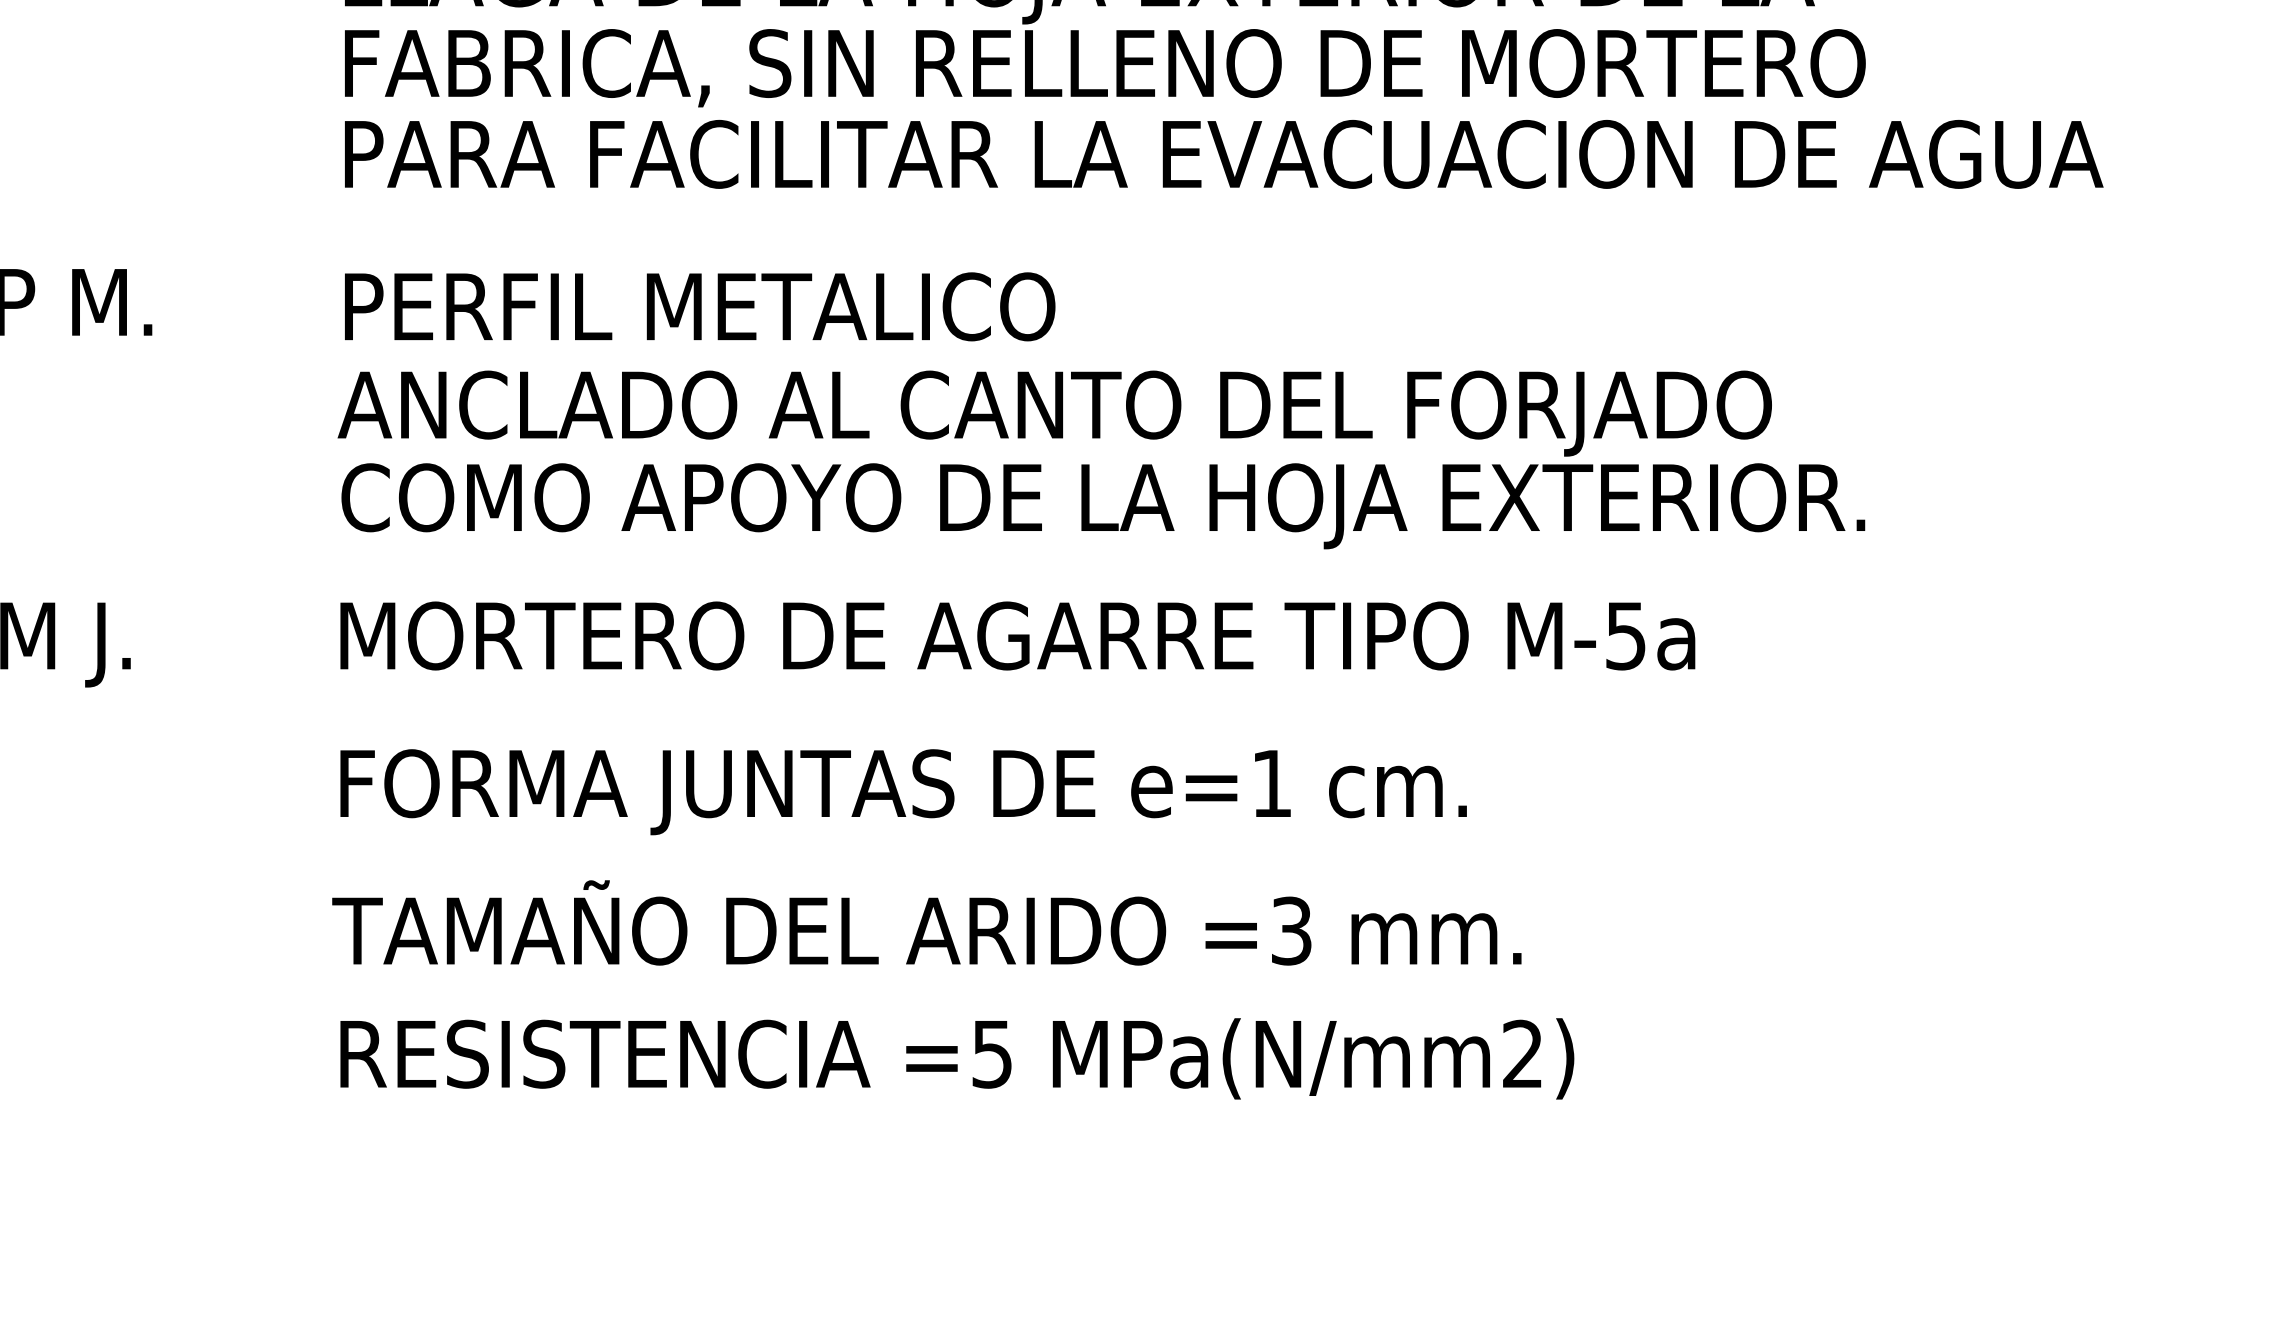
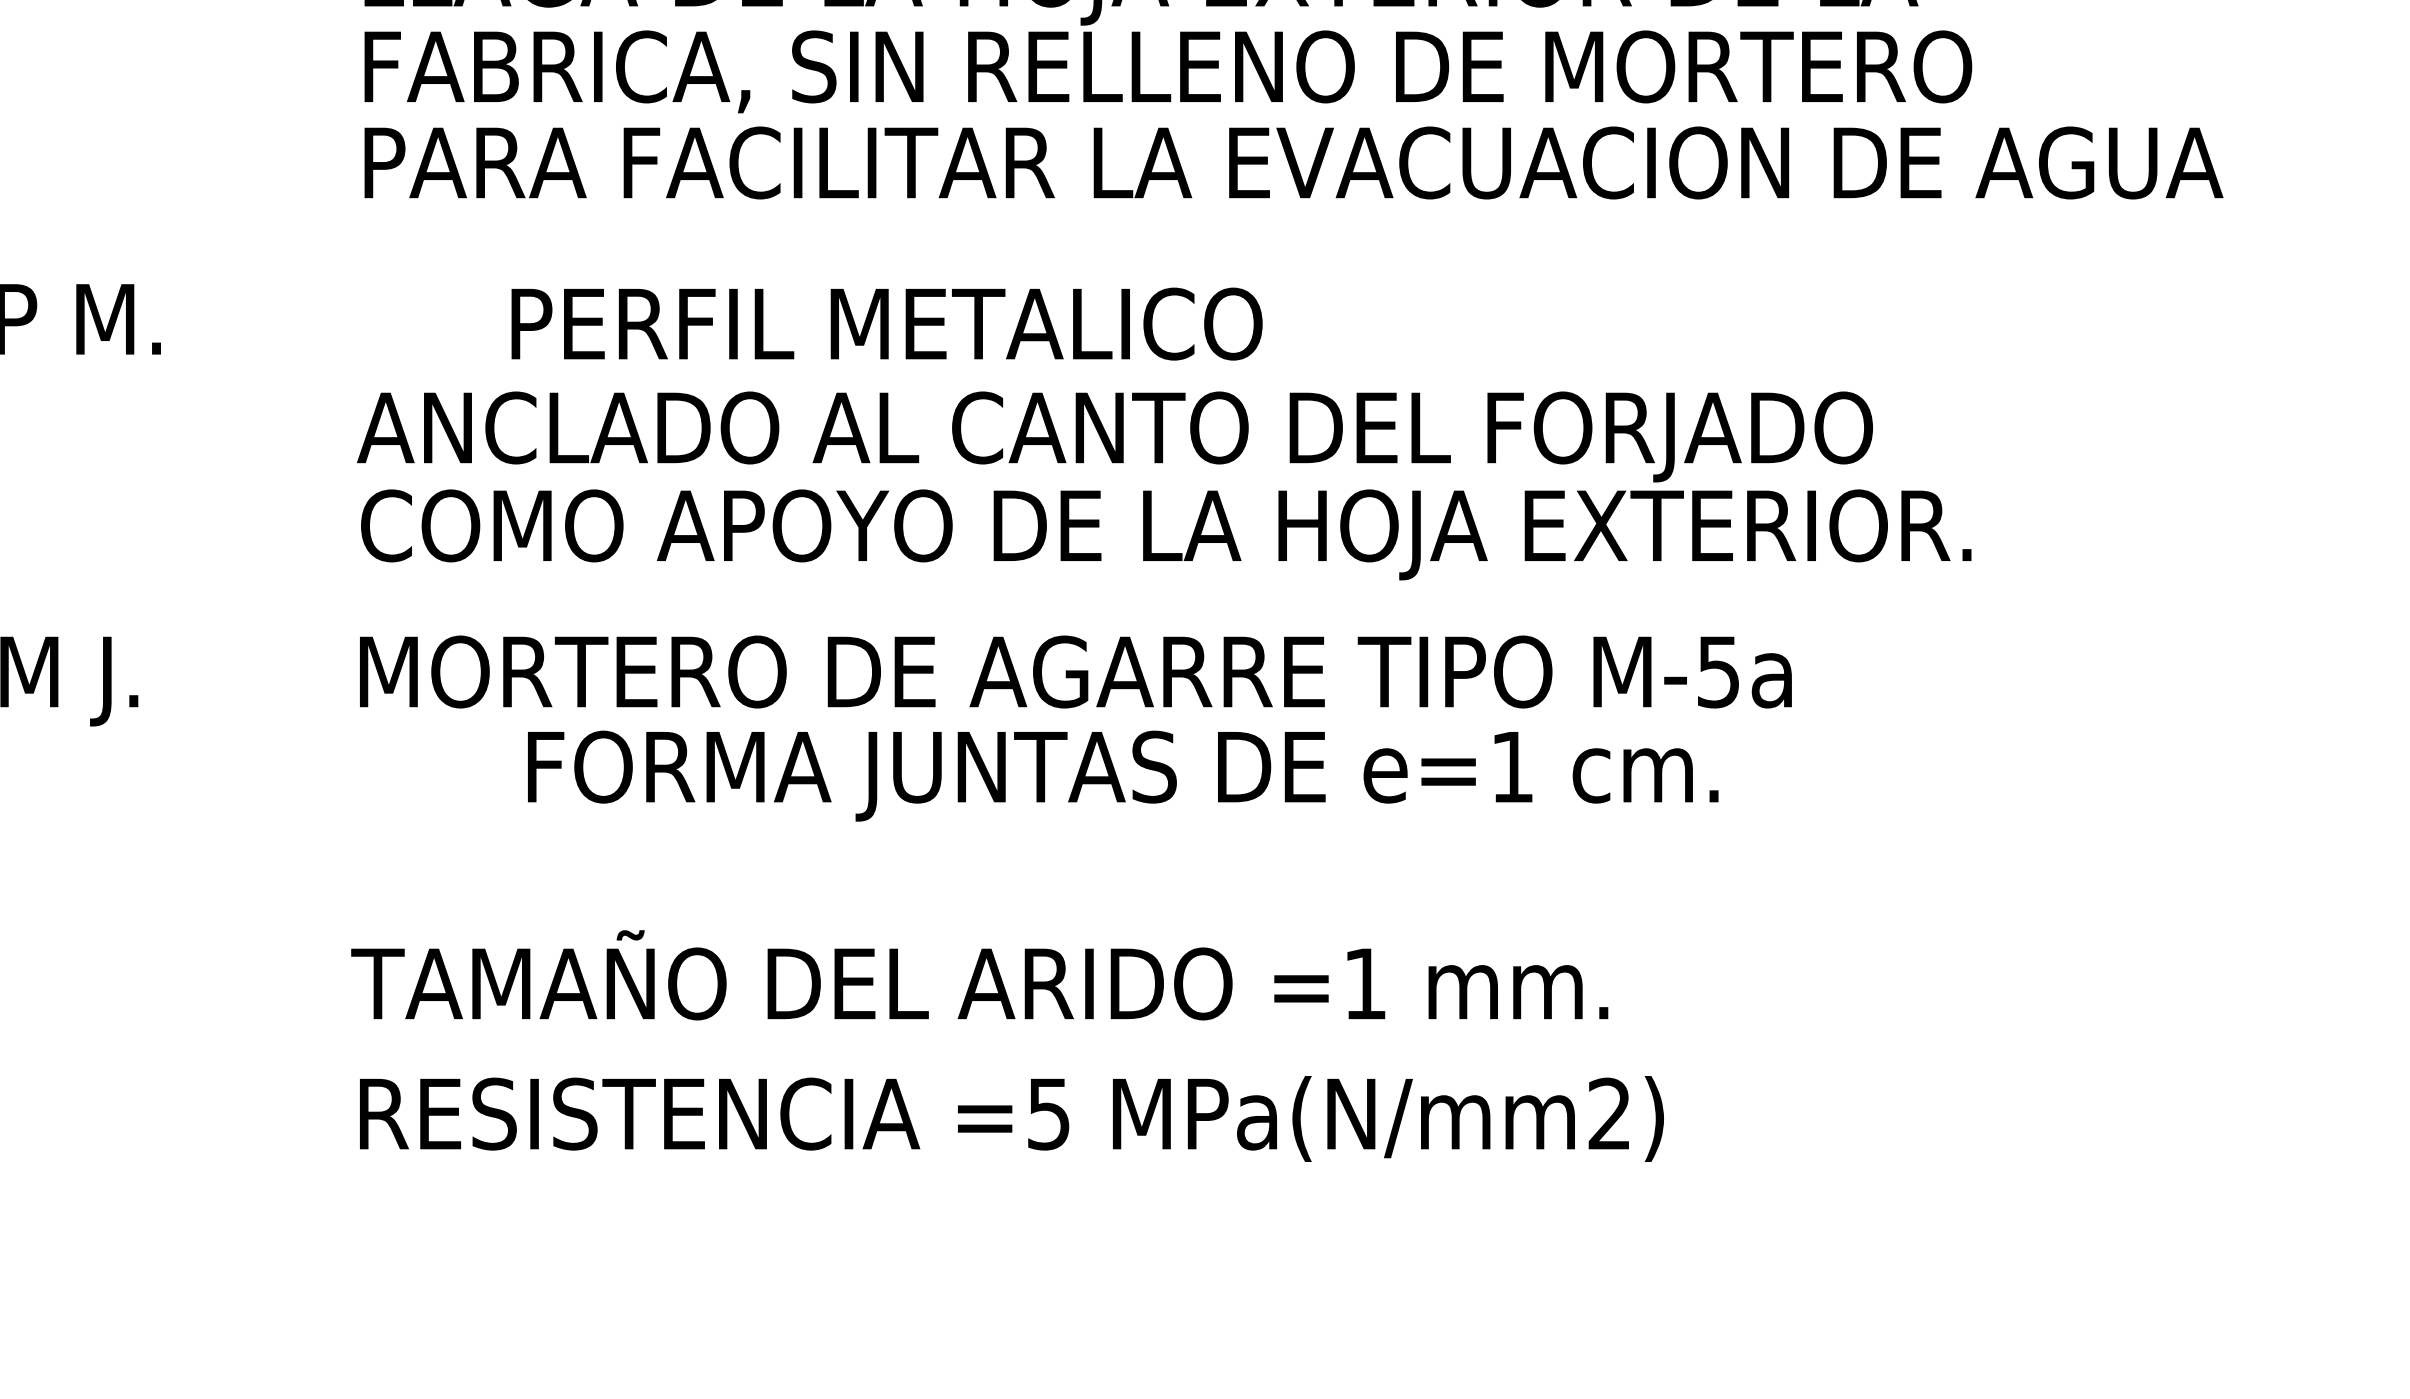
text: (699, 306) -> (886, 323), moved
text: (903, 791) -> (1123, 775), moved
text: (1291, 930) -> (1365, 983), =3 -> =1

